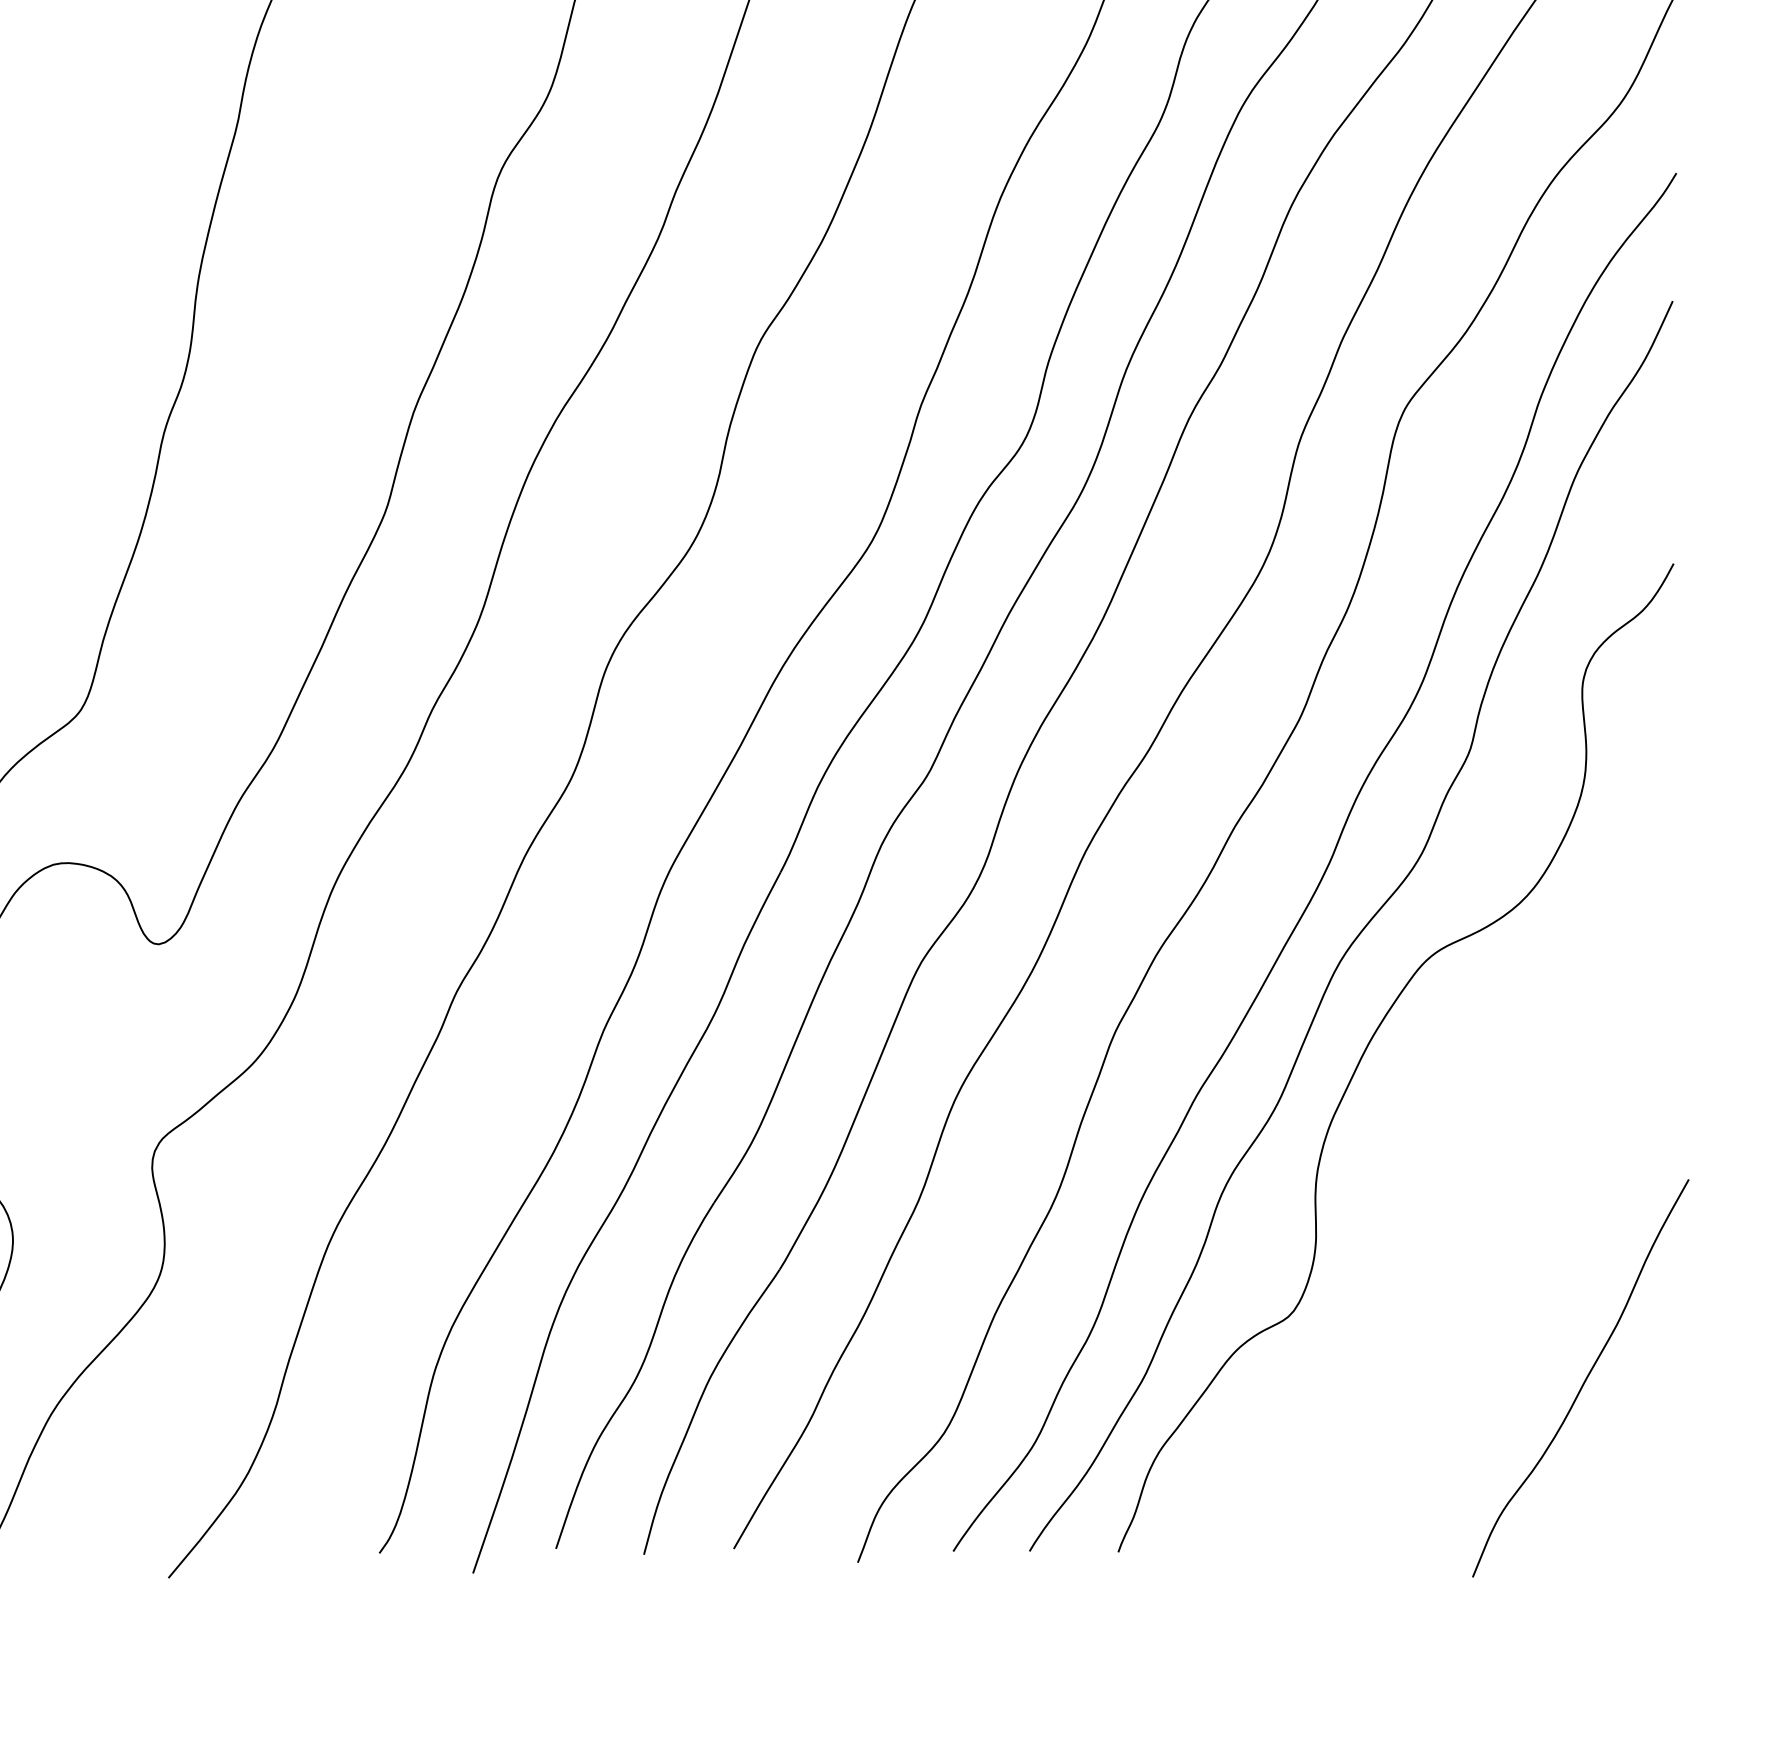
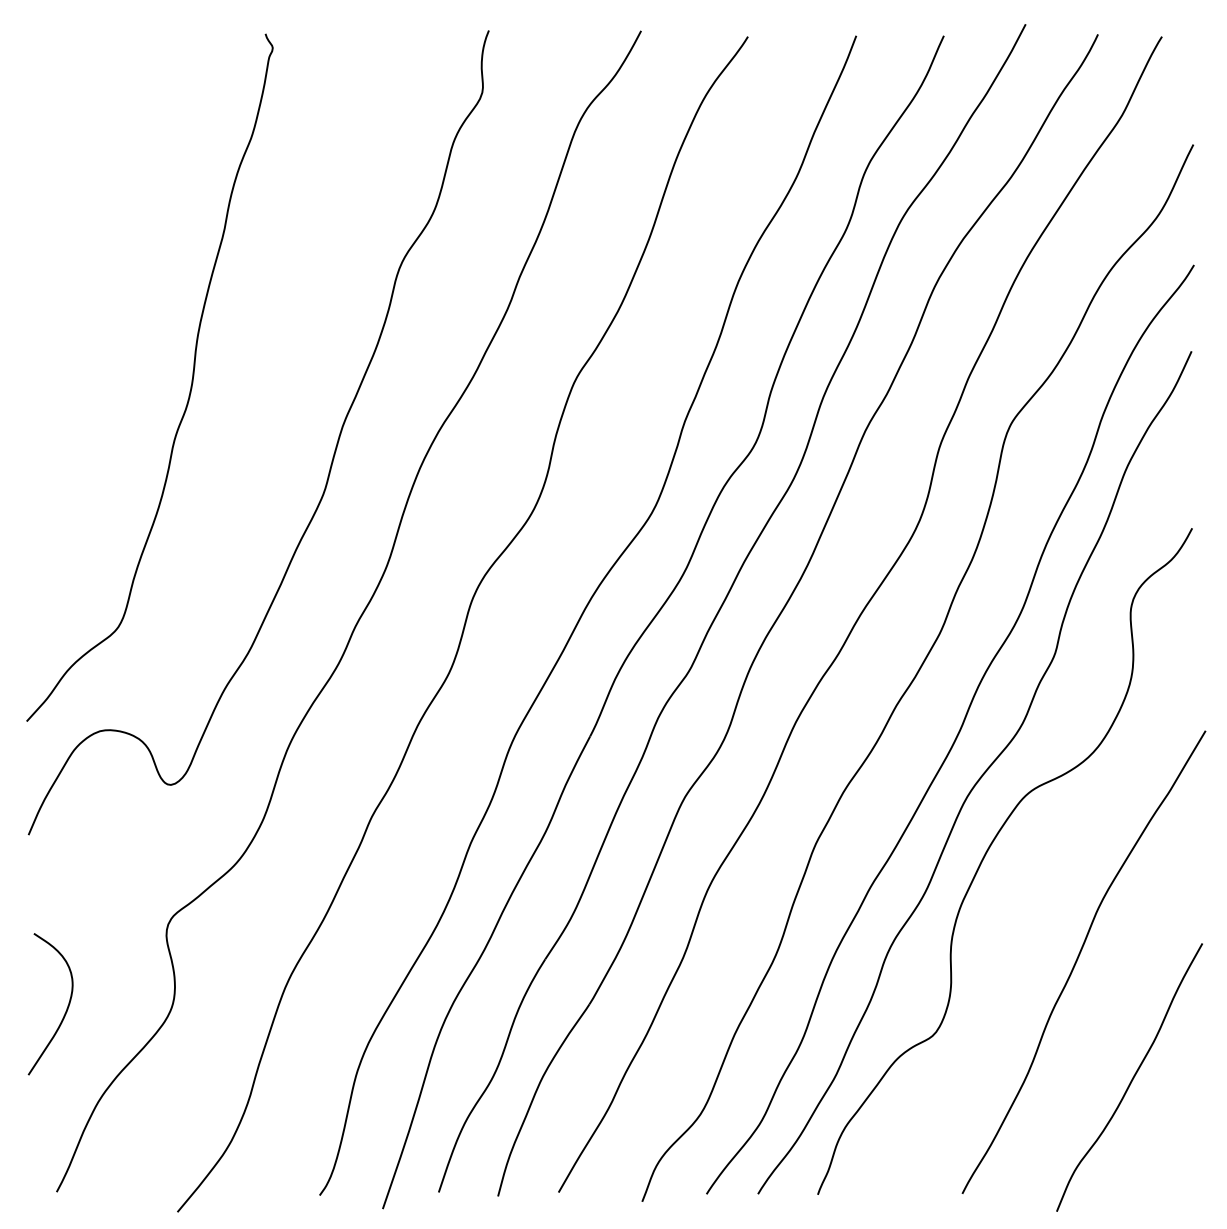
curve: (1504, 1203) -> (1078, 959), added

